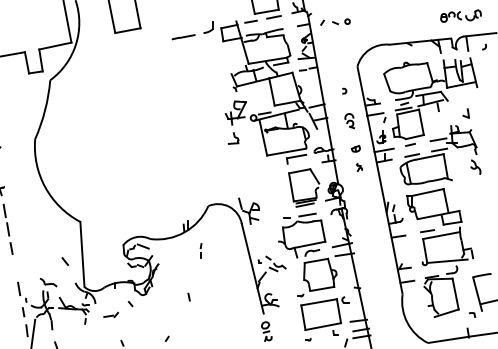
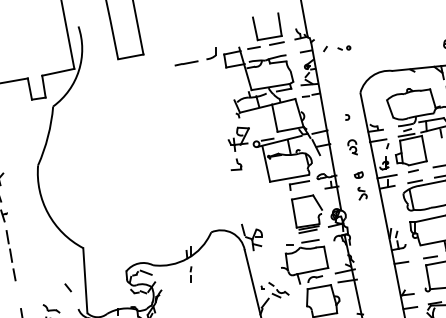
part: (341, 21) -> (344, 47), size x0.71
part: (359, 167) -> (362, 193), size x1.67
part: (200, 250) -> (190, 273), moved

